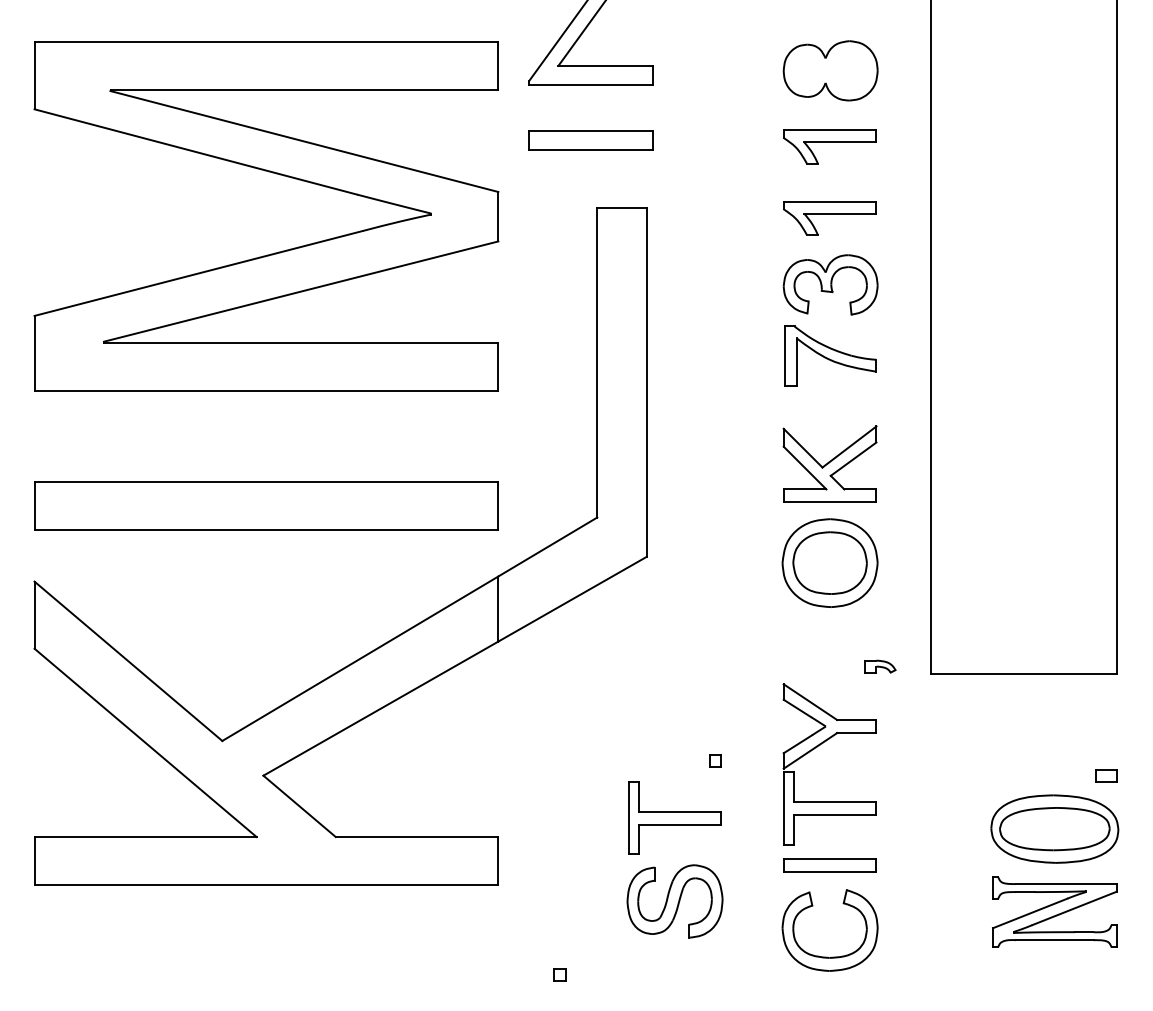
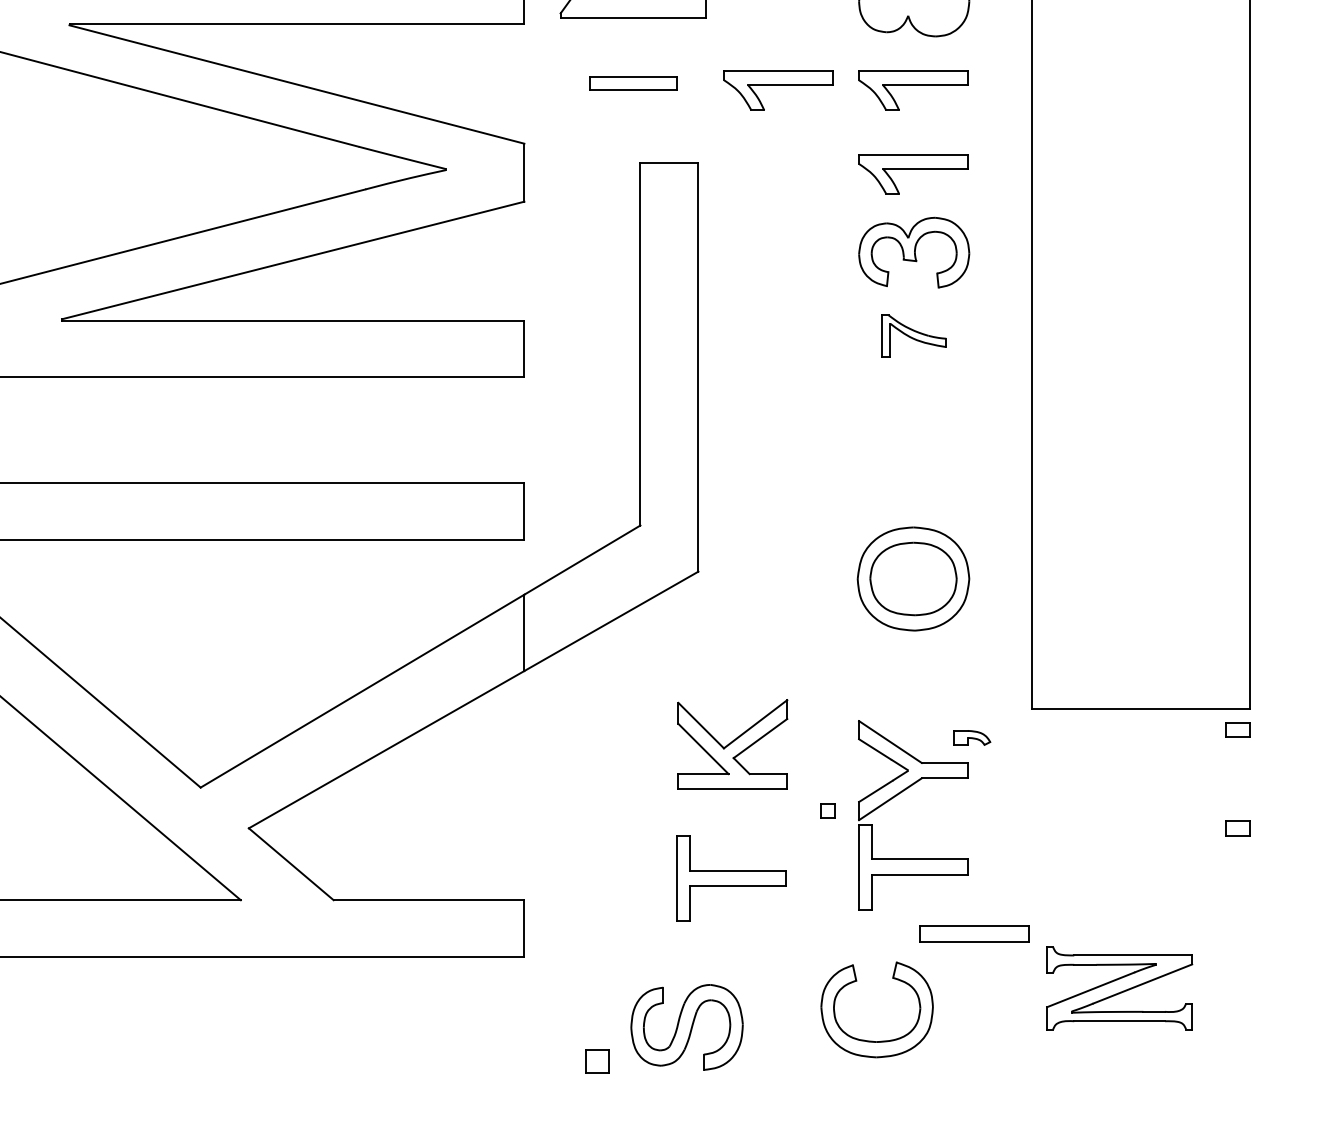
part: (590, 140) -> (632, 83), size x0.6
part: (714, 146) -> (777, 90), added
part: (830, 355) -> (913, 335), size x0.6
part: (829, 463) -> (732, 743), moved
part: (880, 666) -> (972, 737), moved
part: (1106, 691) -> (1237, 729), added
part: (715, 760) -> (828, 810), moved
part: (1054, 828) -> (1176, 890), removed
part: (829, 865) -> (973, 933), moved
part: (674, 901) -> (686, 1027), moved
part: (1054, 911) -> (1119, 987), moved
part: (827, 956) -> (874, 1040), moved
part: (559, 974) -> (596, 1061), size x1.6

